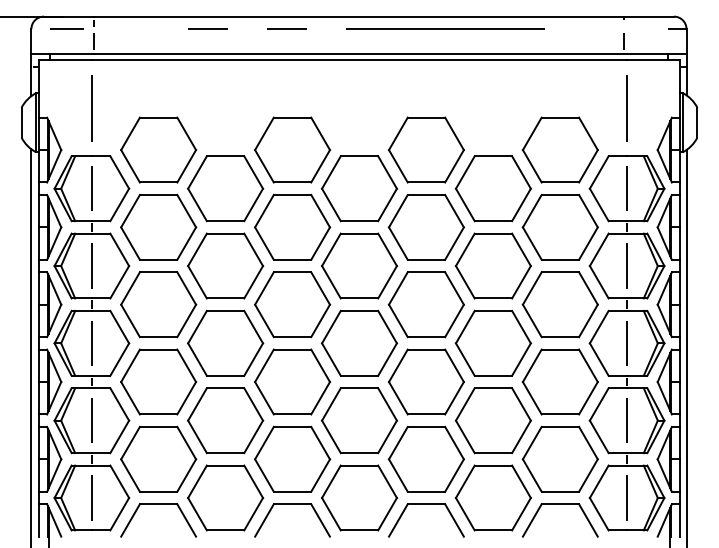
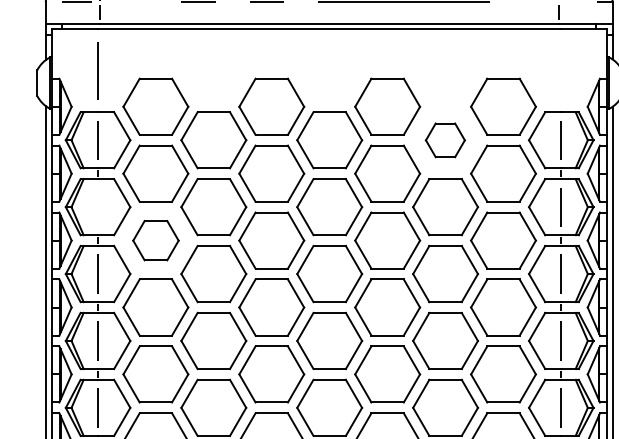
line: (627, 107) -> (561, 69), removed
part: (492, 188) -> (444, 140), size x0.6
line: (91, 265) -> (97, 206), removed
part: (158, 304) -> (155, 240), size x0.7

